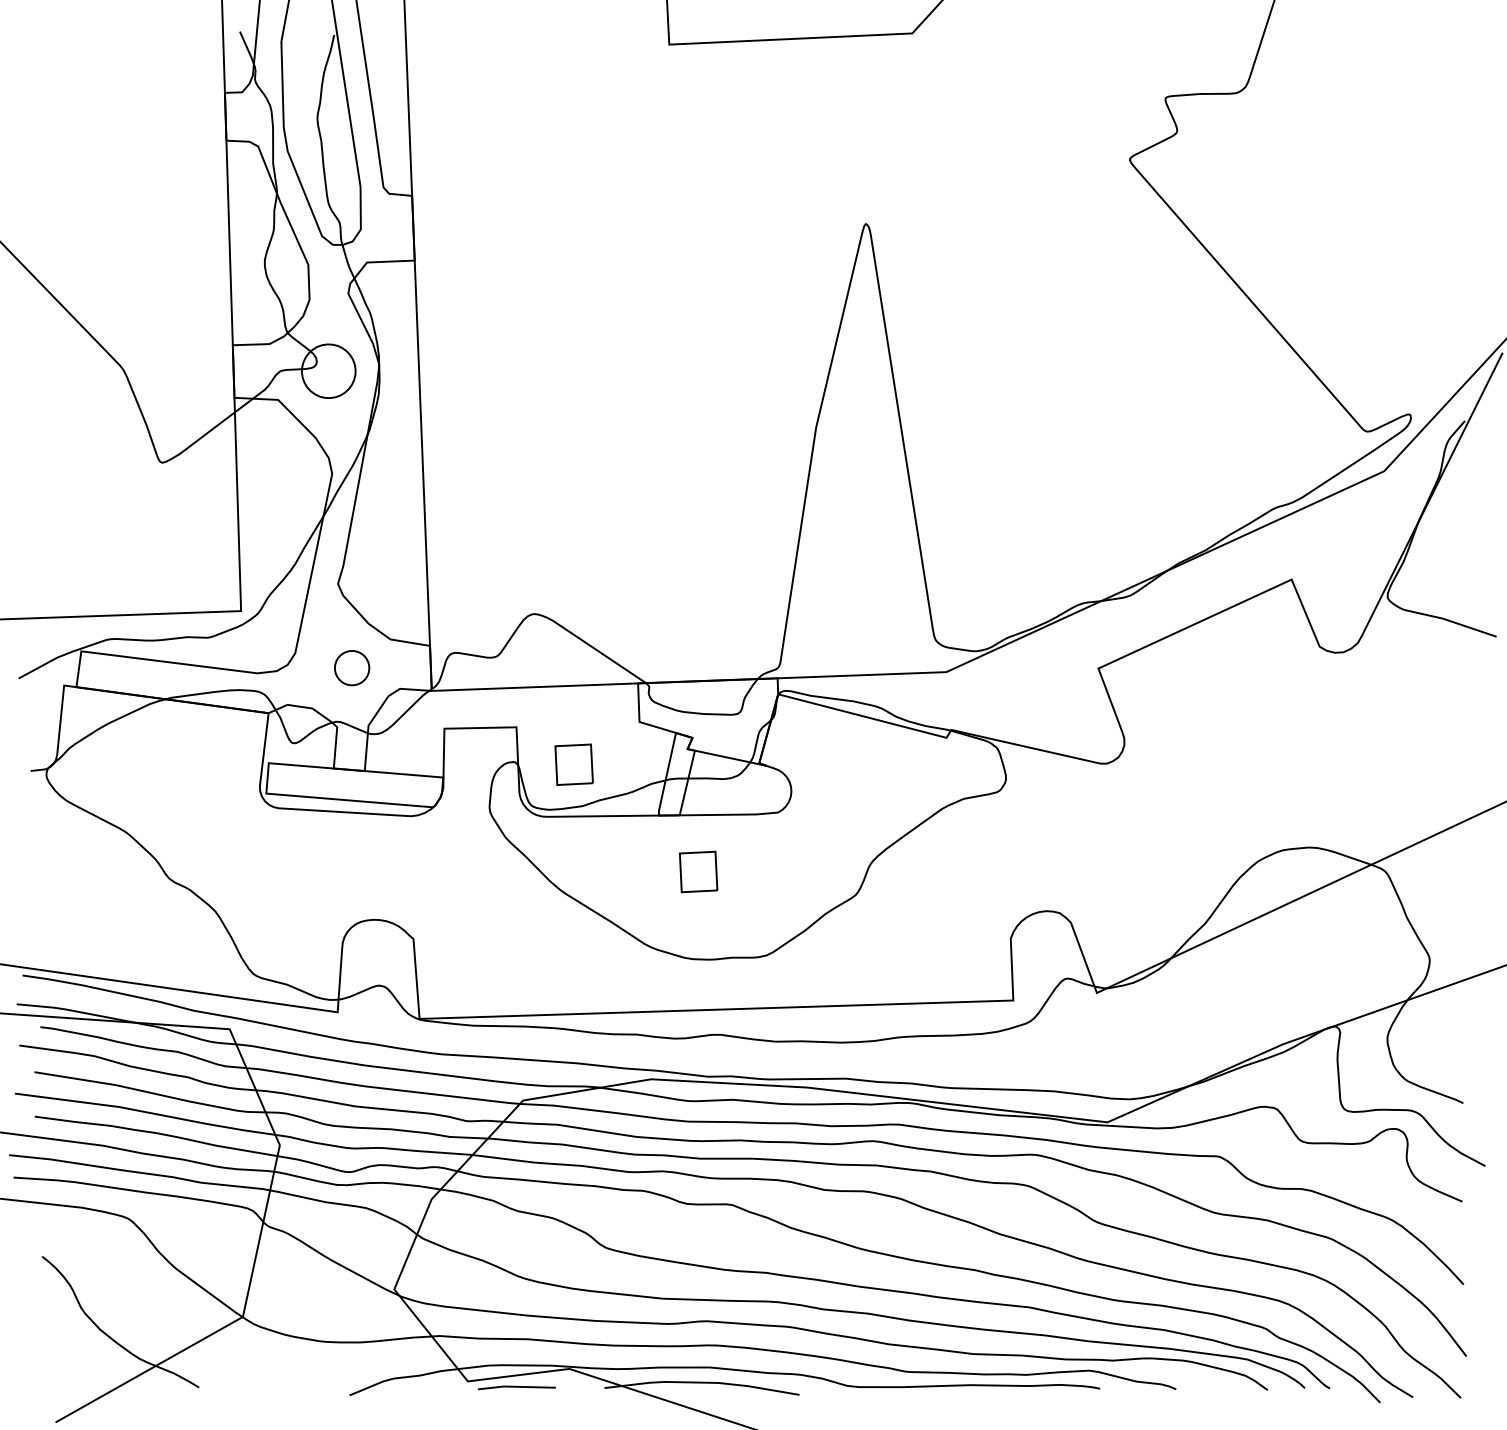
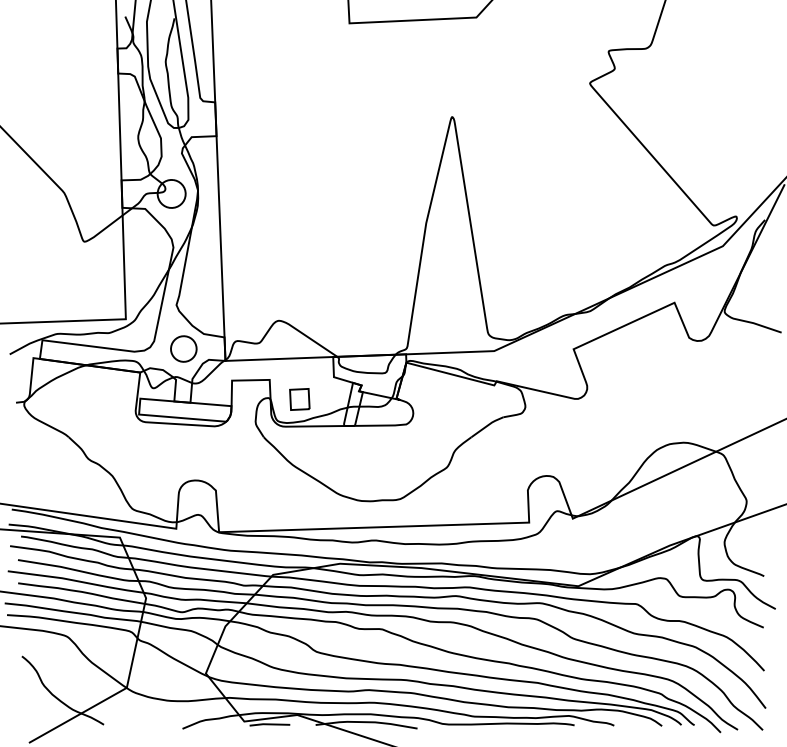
part: (351, 667) -> (183, 348), size x1.43
part: (697, 872) -> (364, 455), removed

